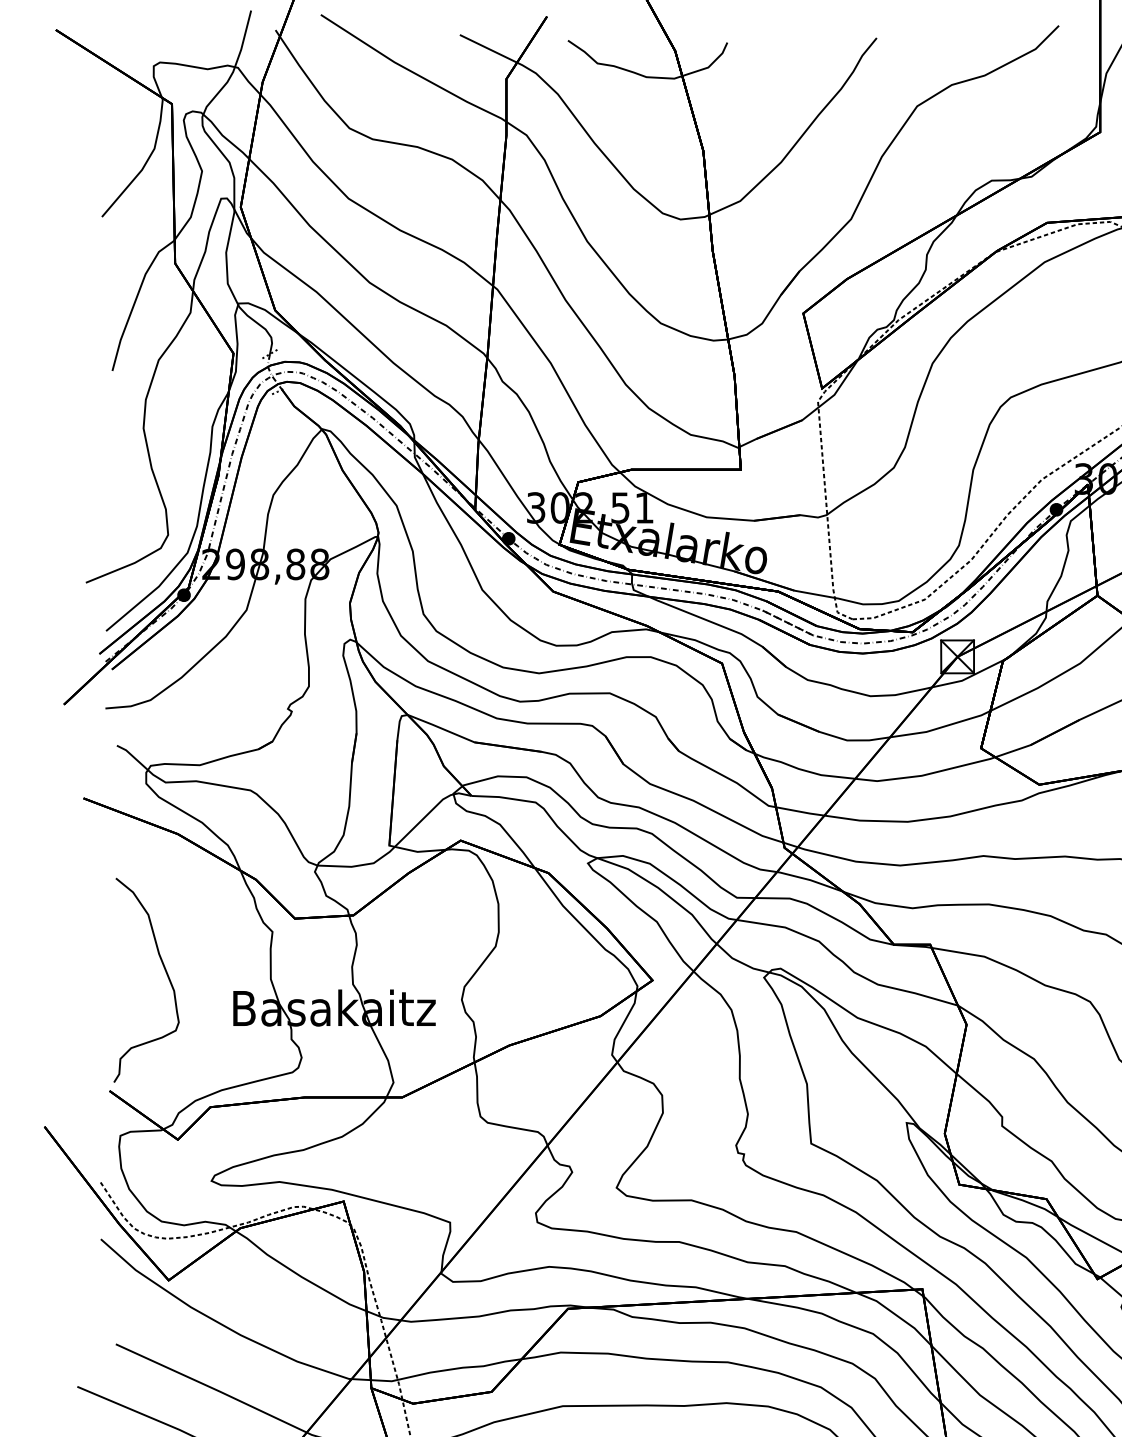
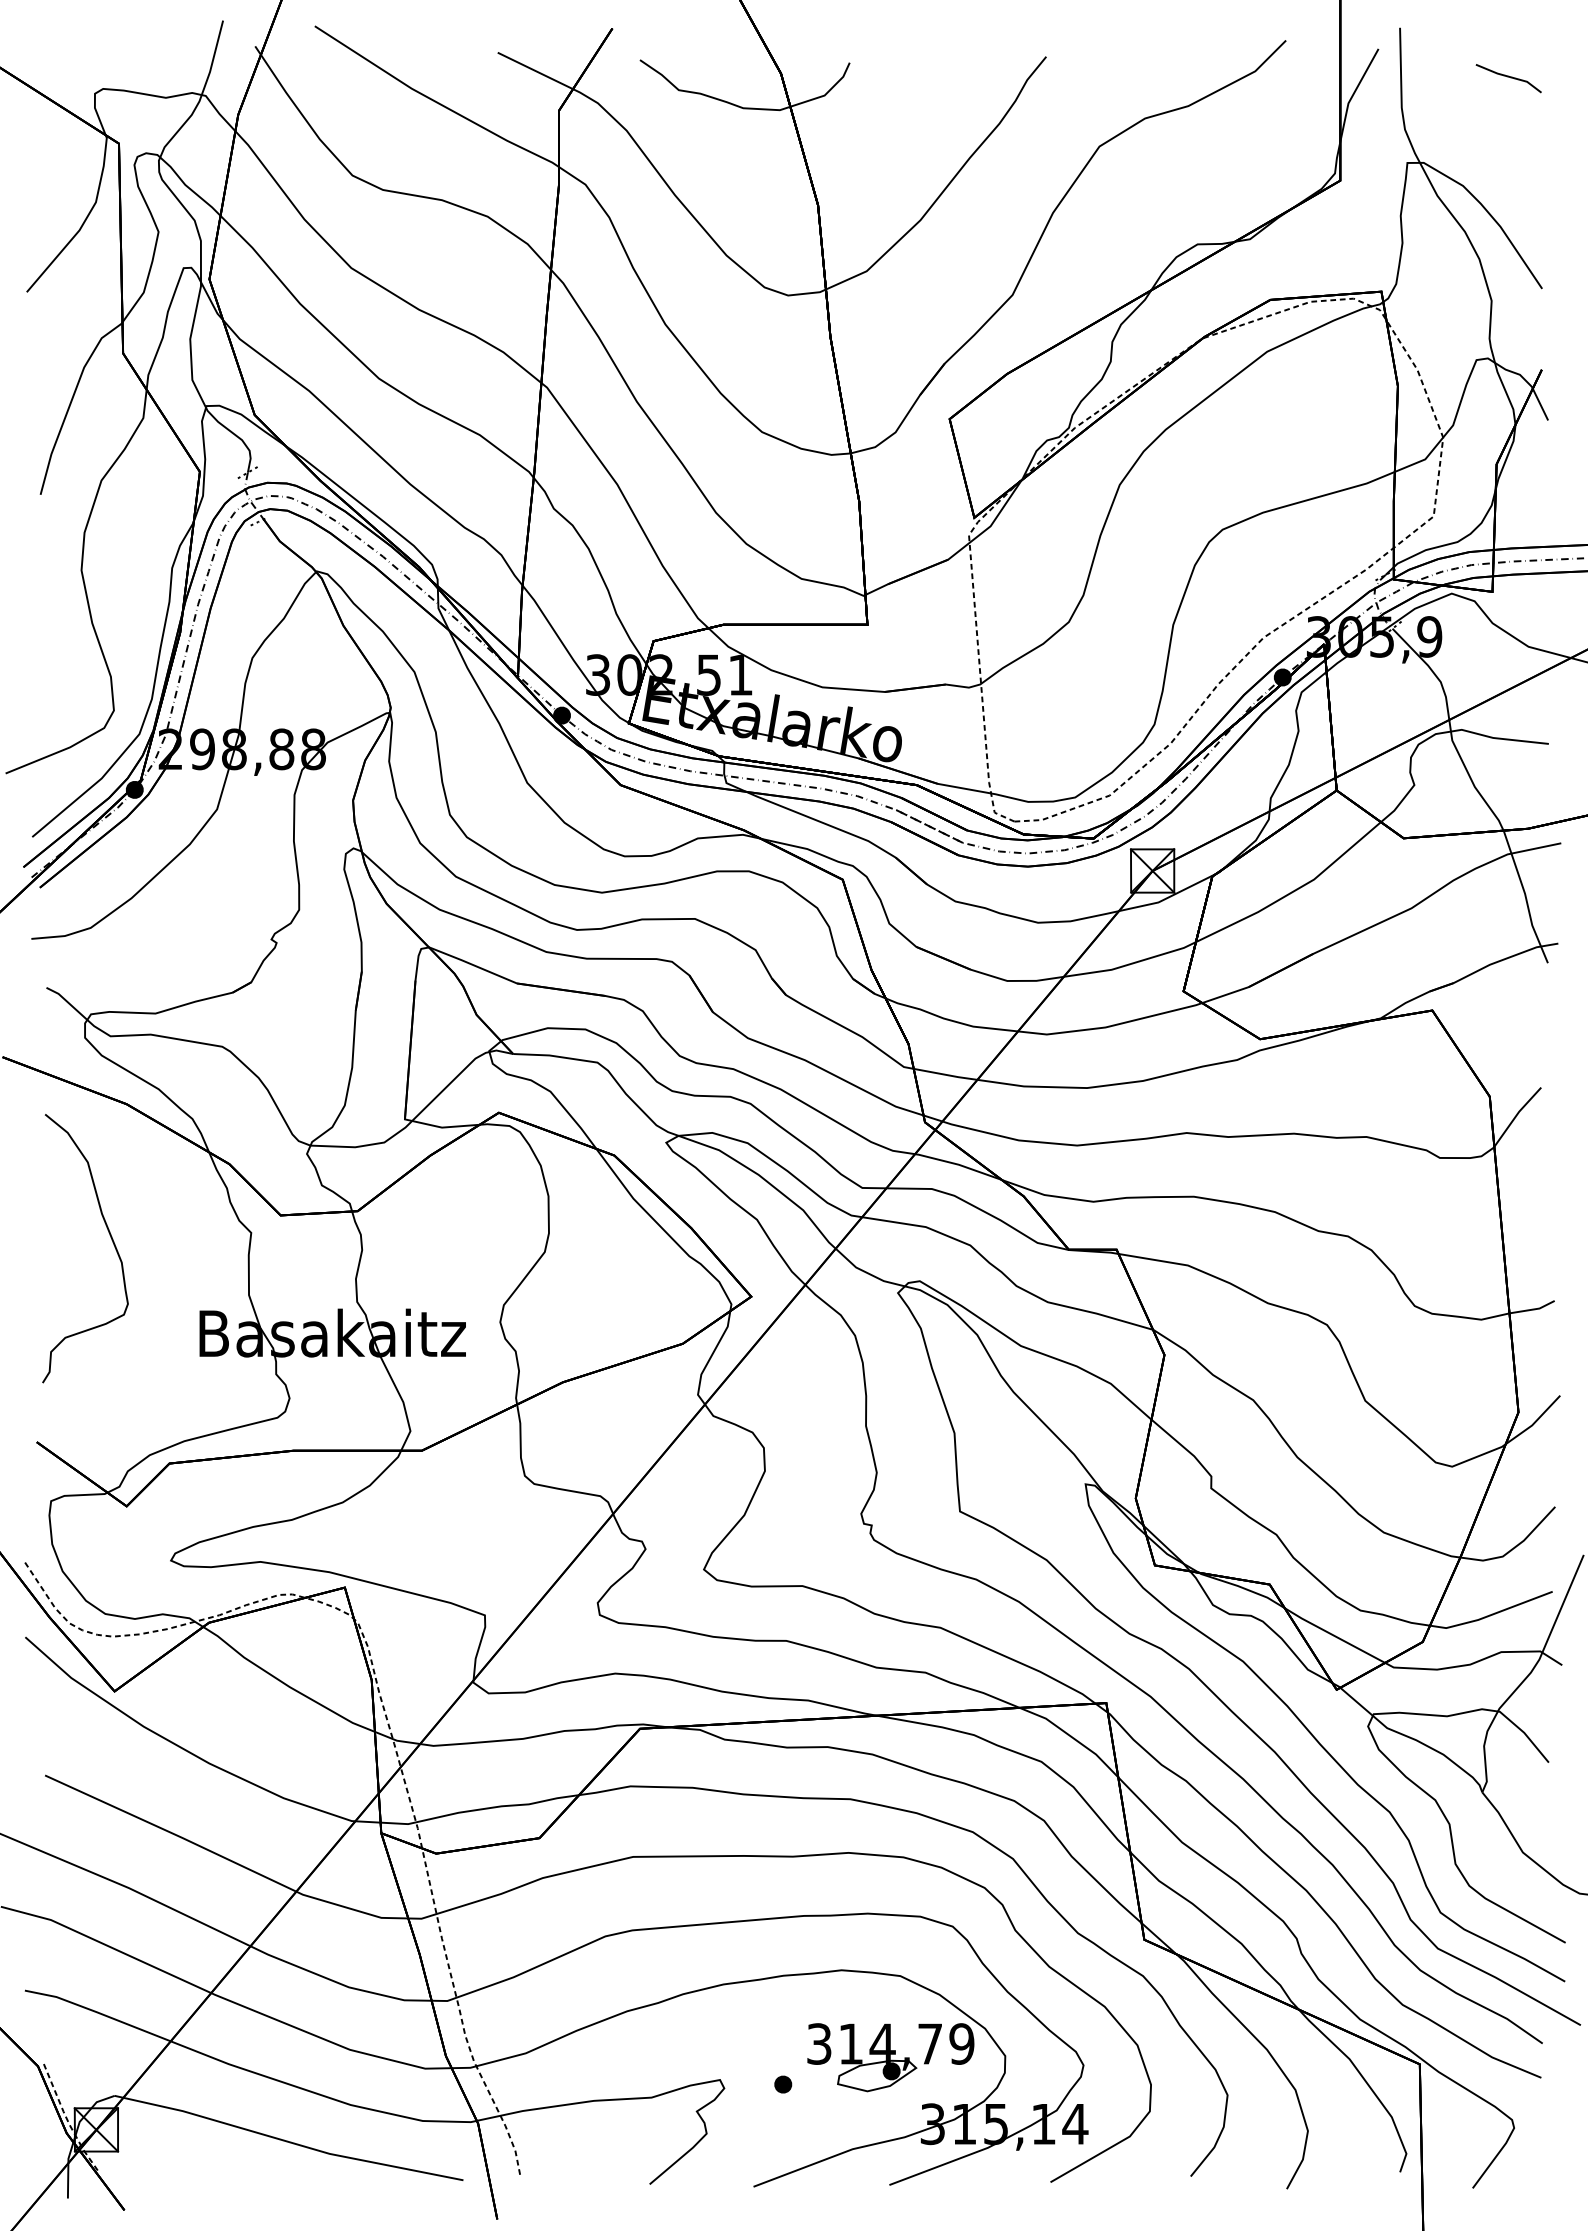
curve: (166, 974) -> (111, 1240), moved

